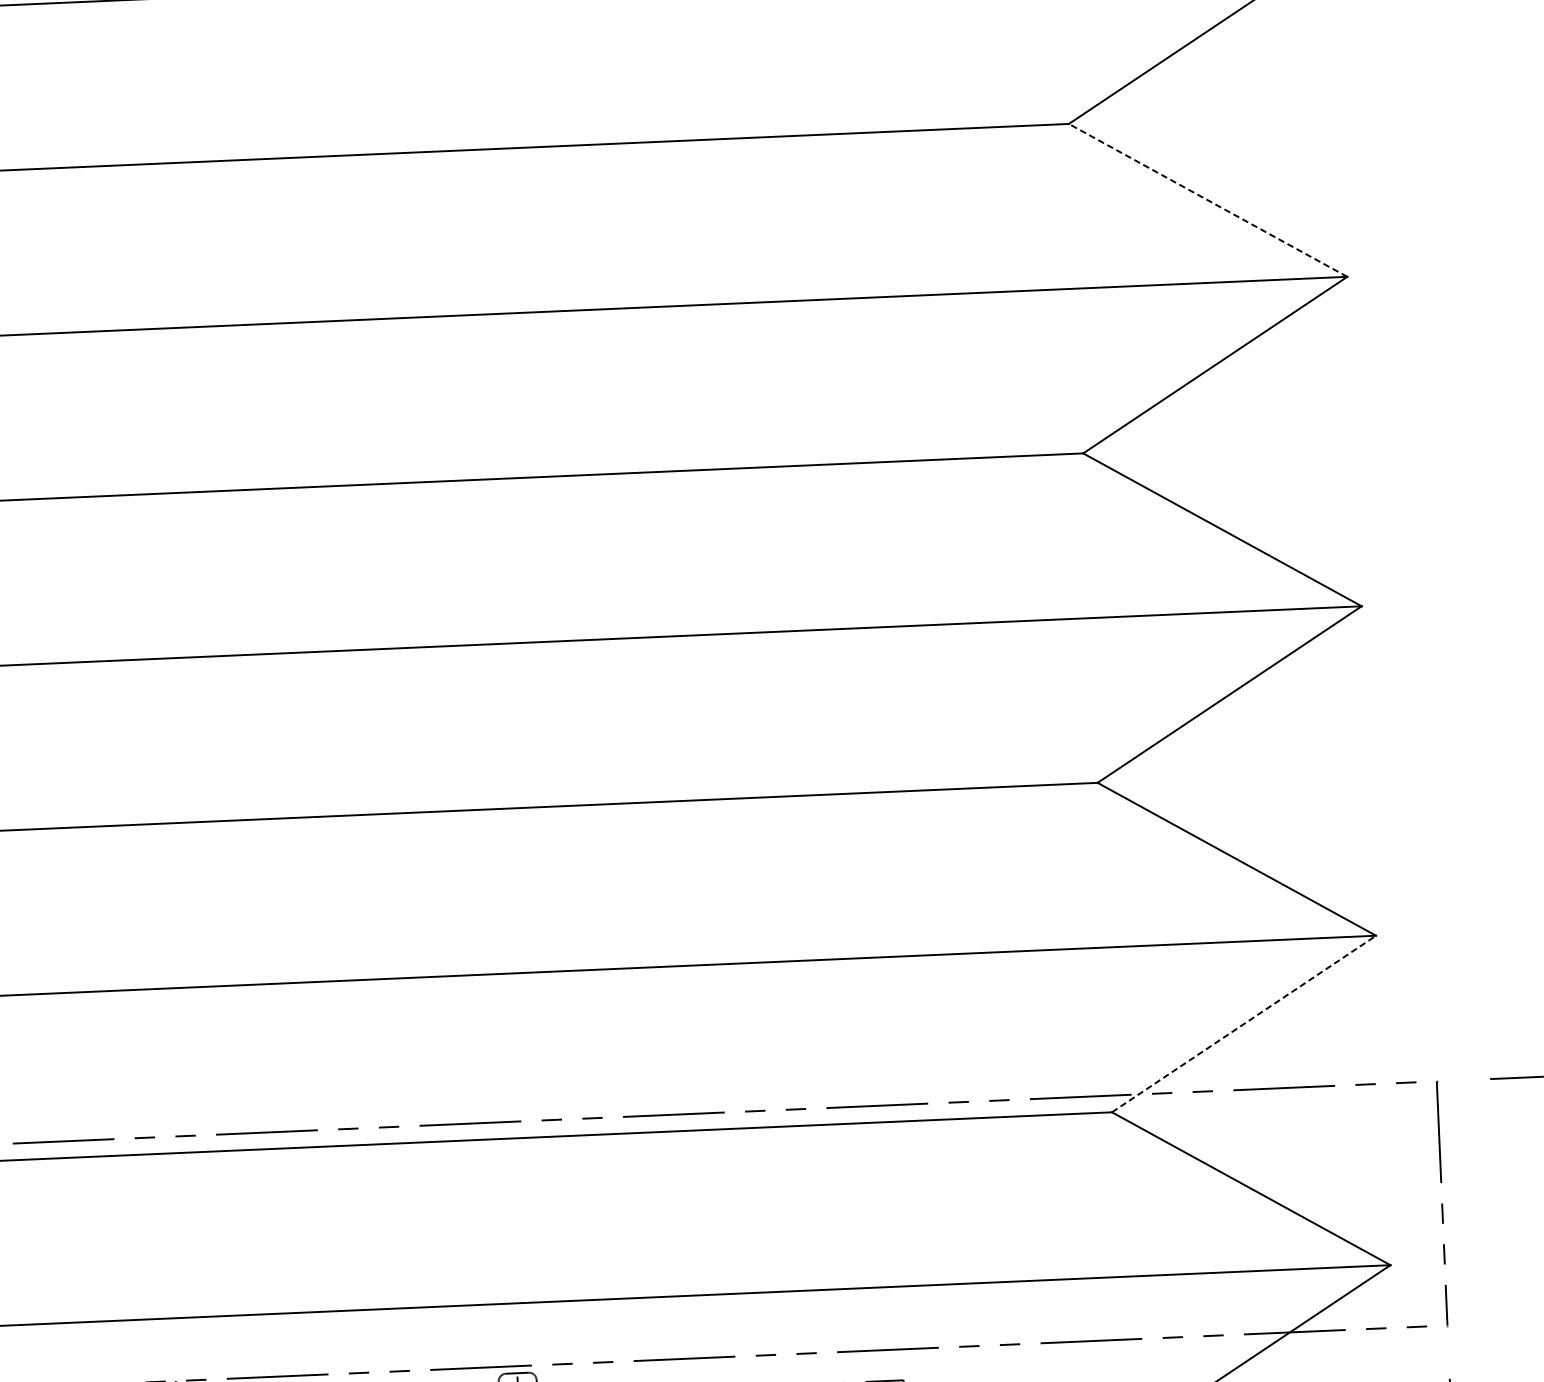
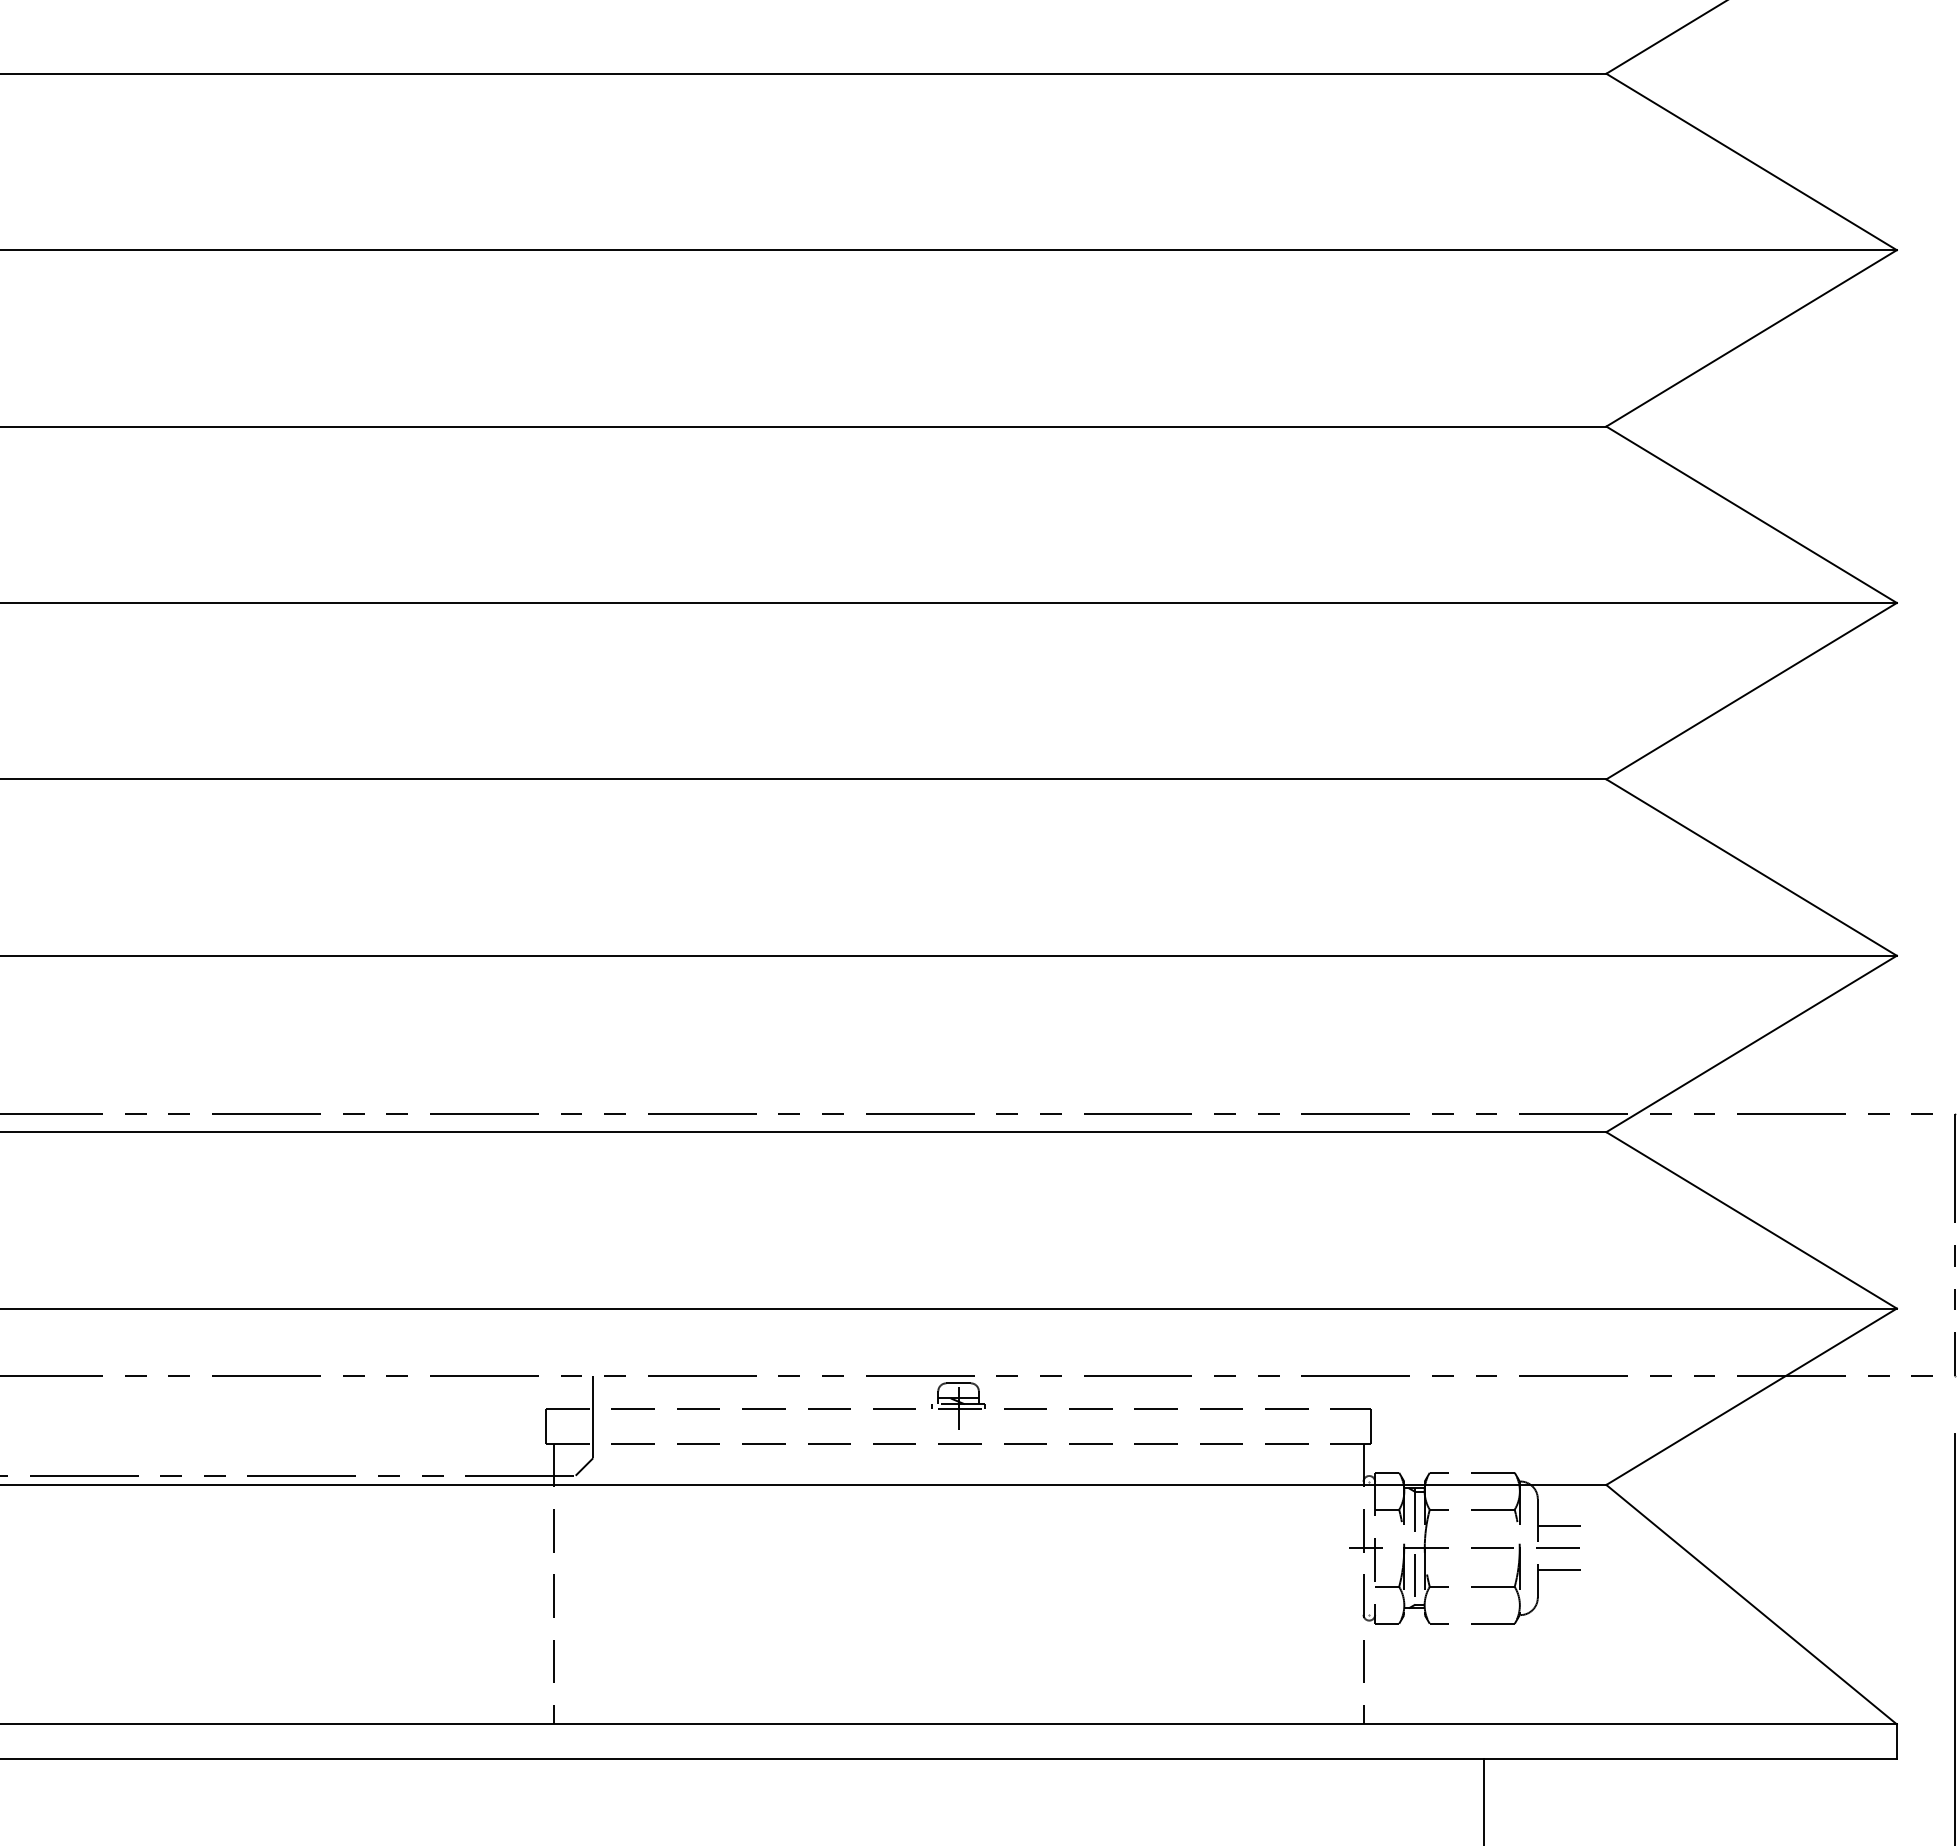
line: (1207, 199) -> (1751, 161), dashed -> solid
line: (1243, 1023) -> (1751, 1043), dashed -> solid

